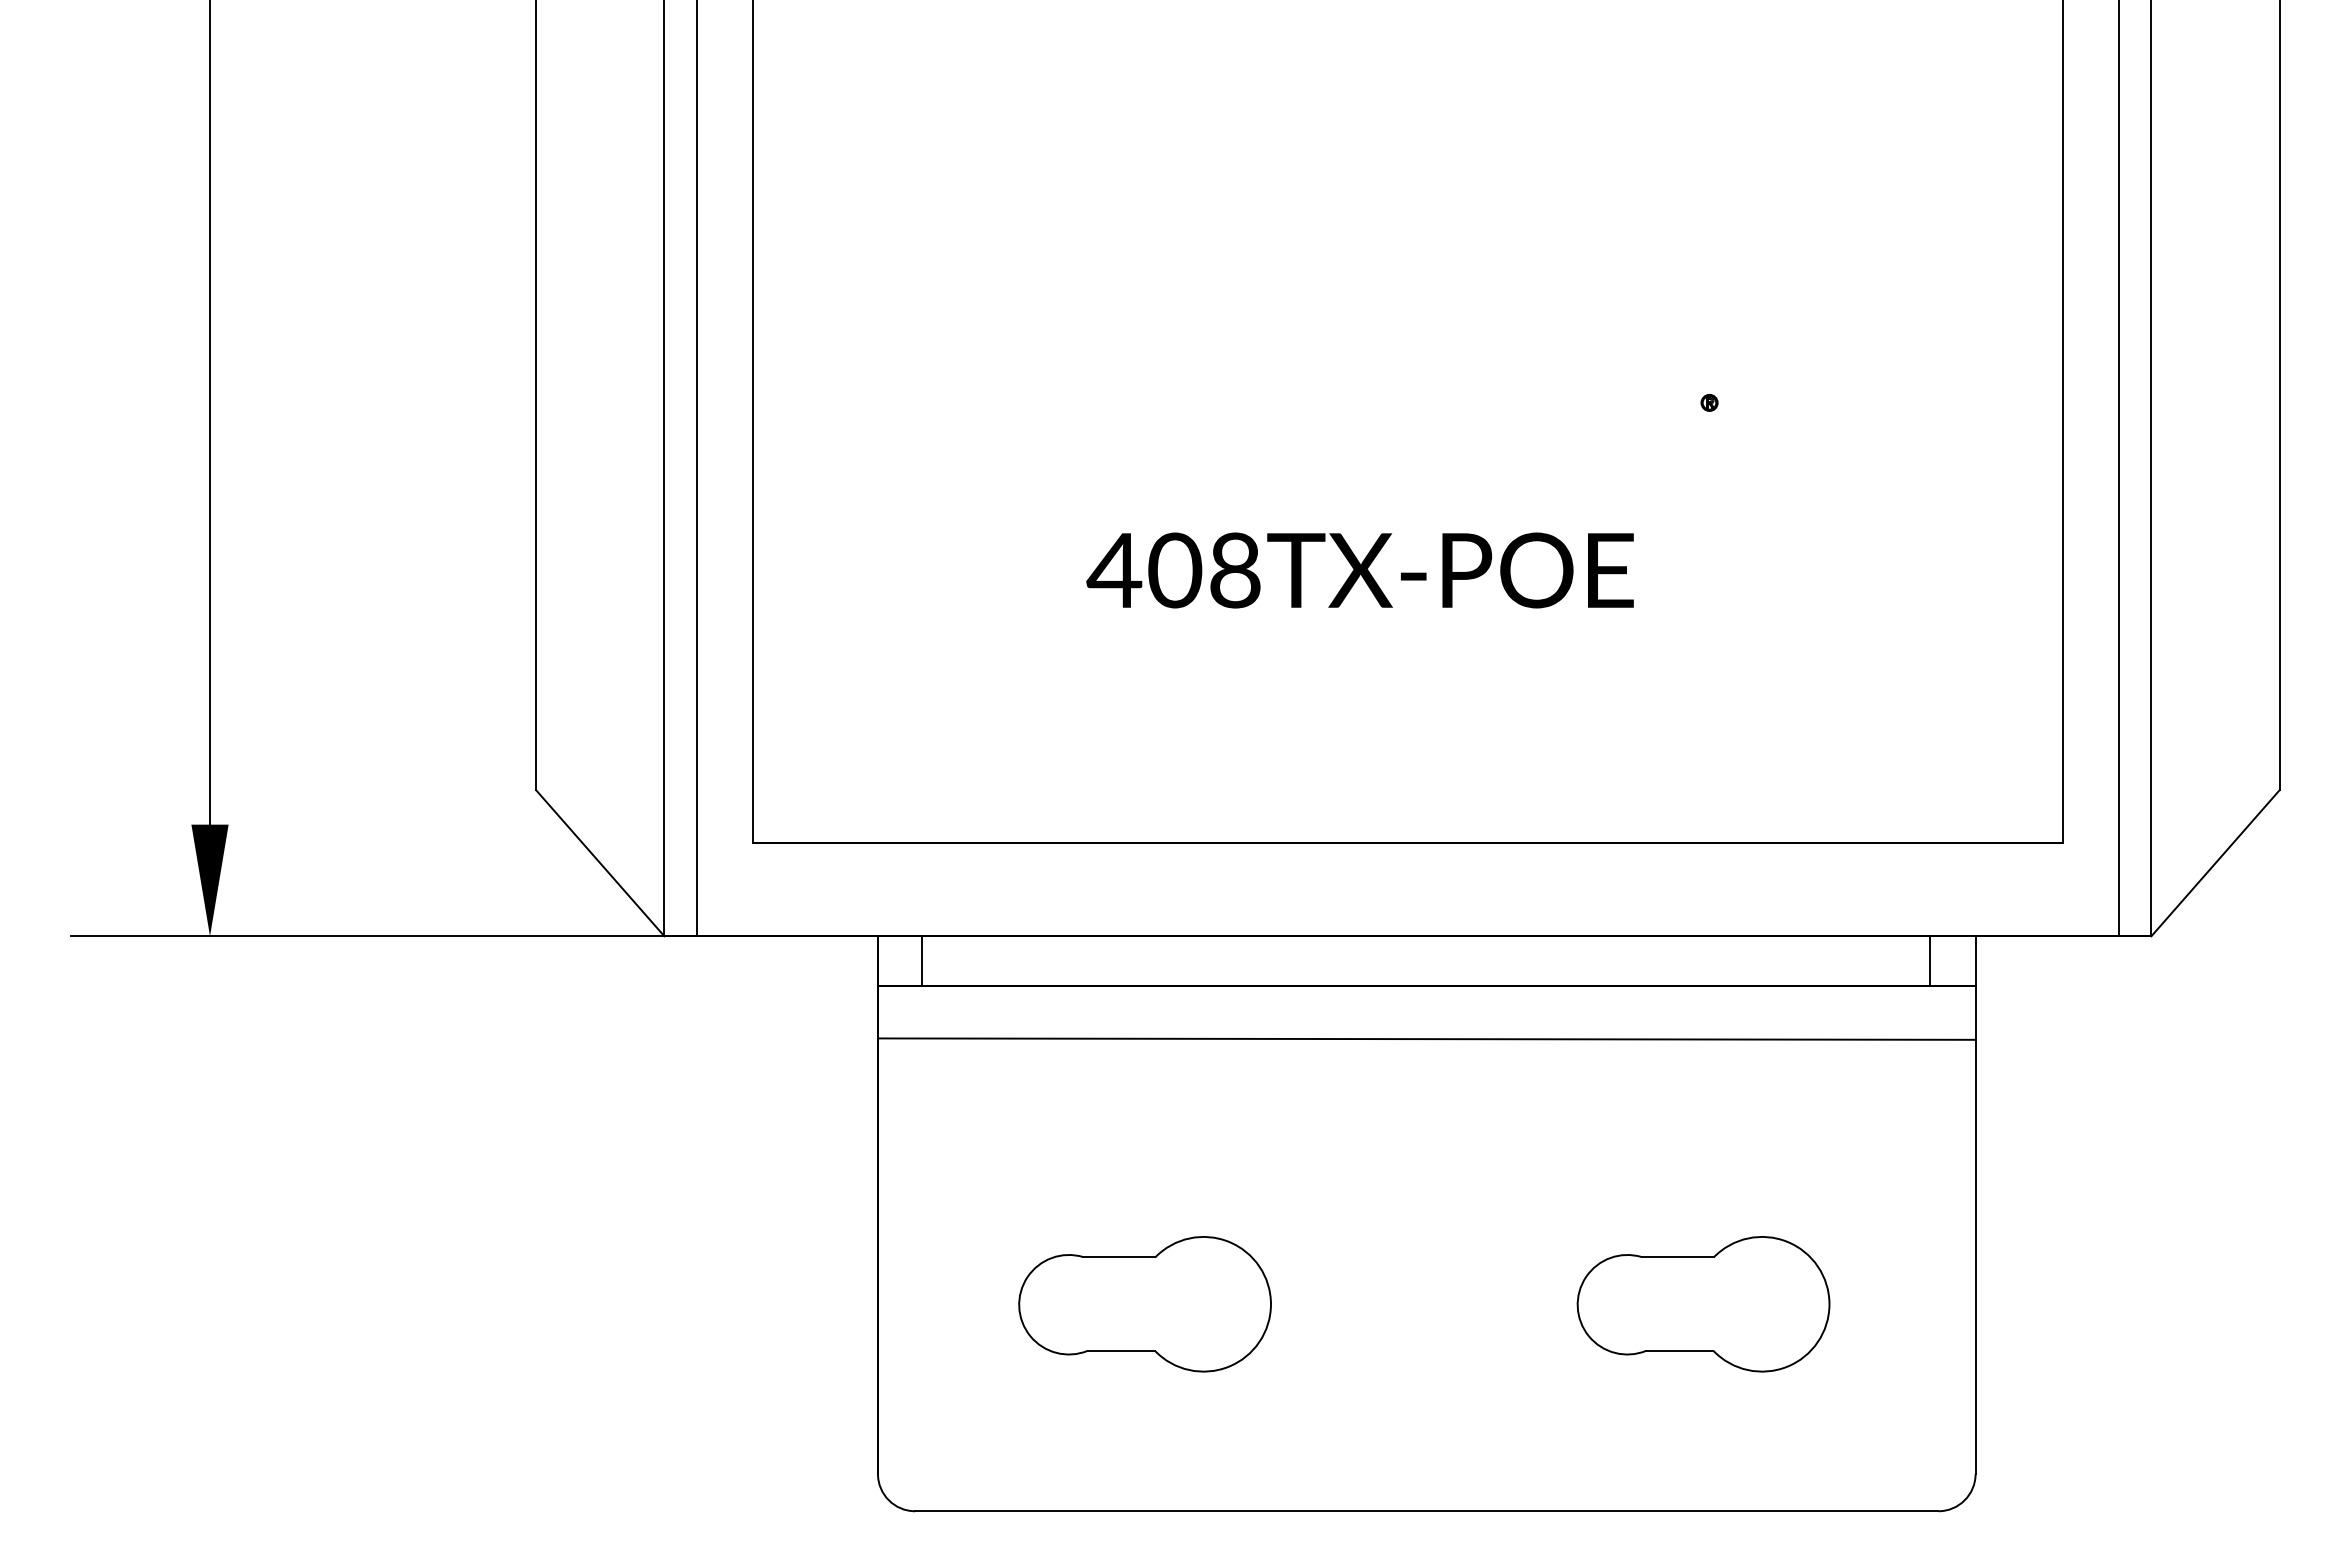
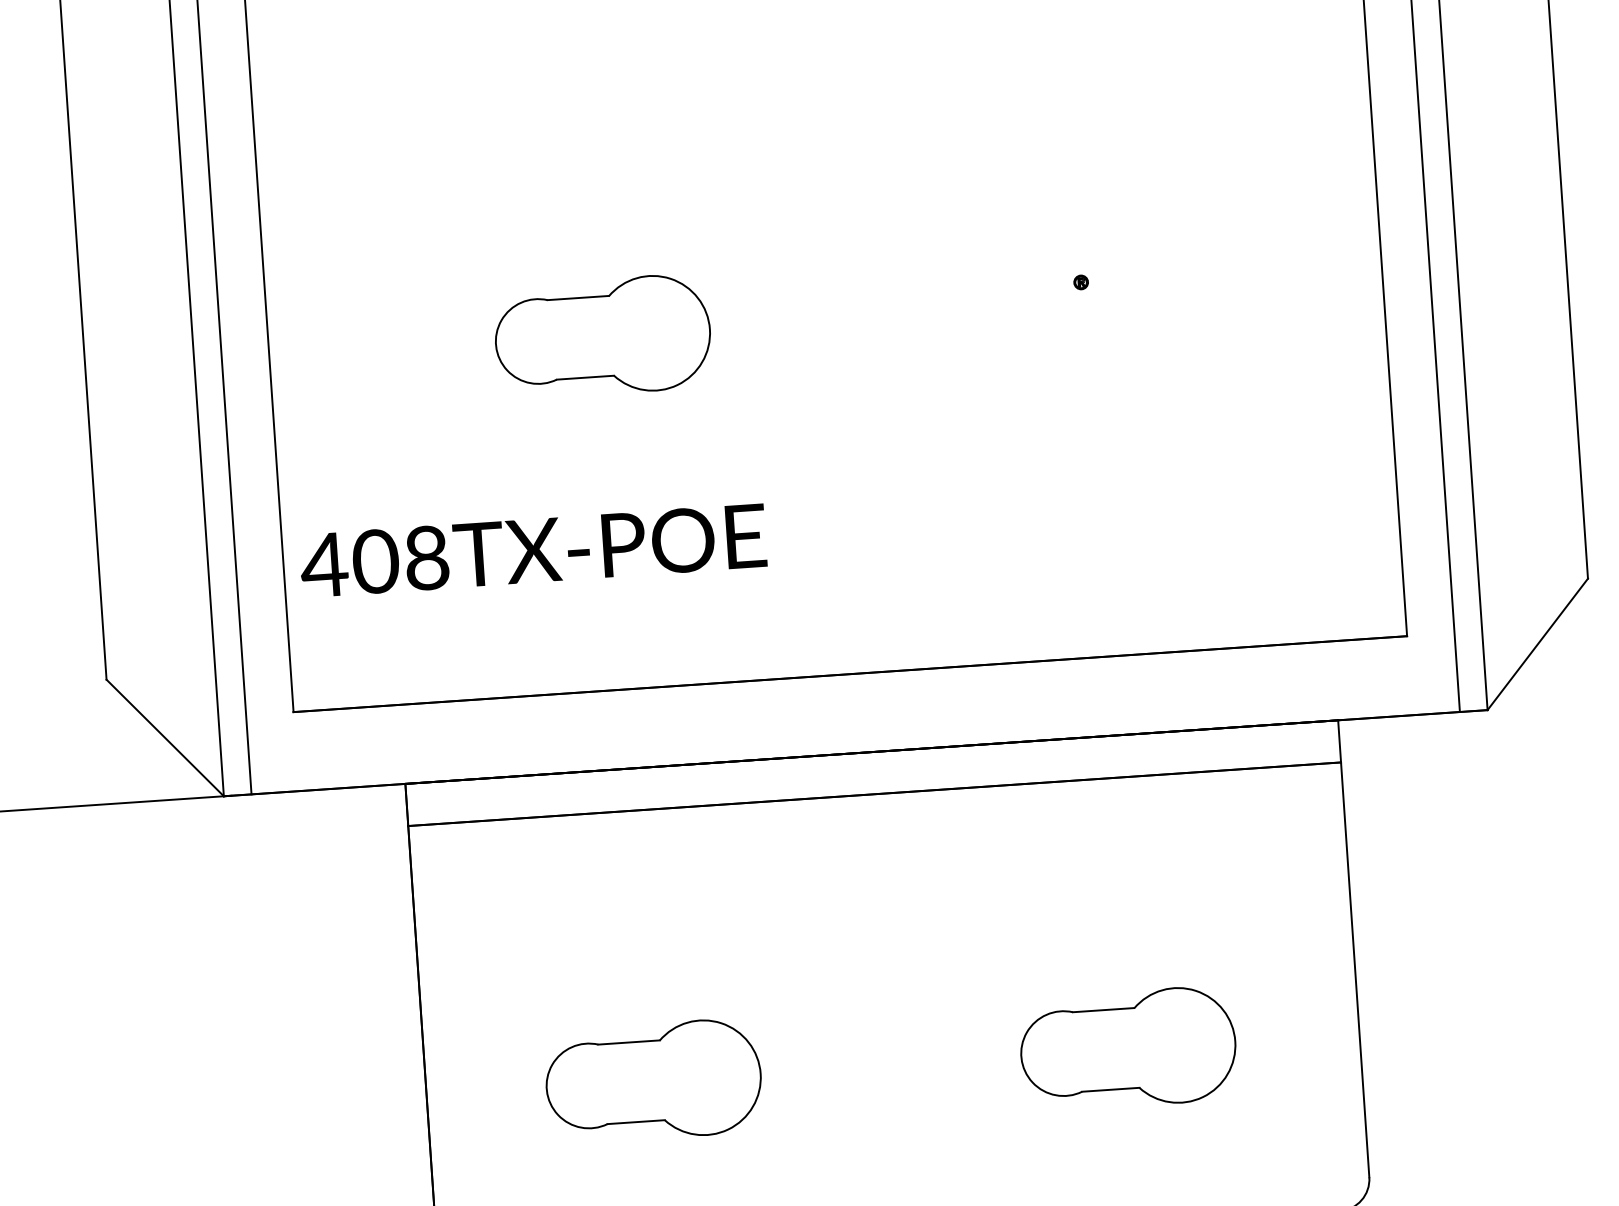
part: (1144, 428) -> (602, 336), added
text: (1359, 570) -> (532, 550), moved
line: (921, 960) -> (443, 801), removed
line: (1929, 960) -> (1300, 743), removed
line: (1426, 1038) -> (877, 838), removed

